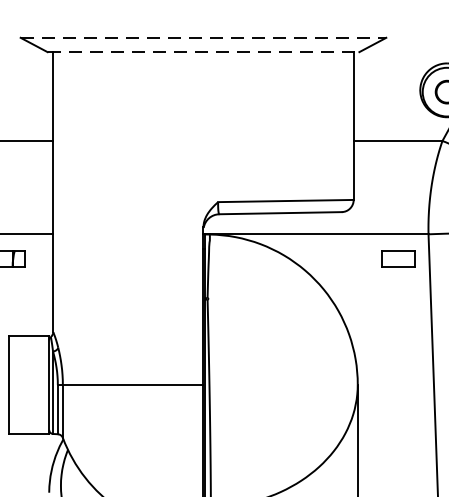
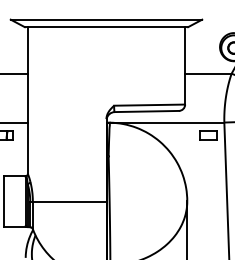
line: (203, 37) -> (106, 19), dashed -> solid
line: (203, 52) -> (106, 27), dashed -> solid

